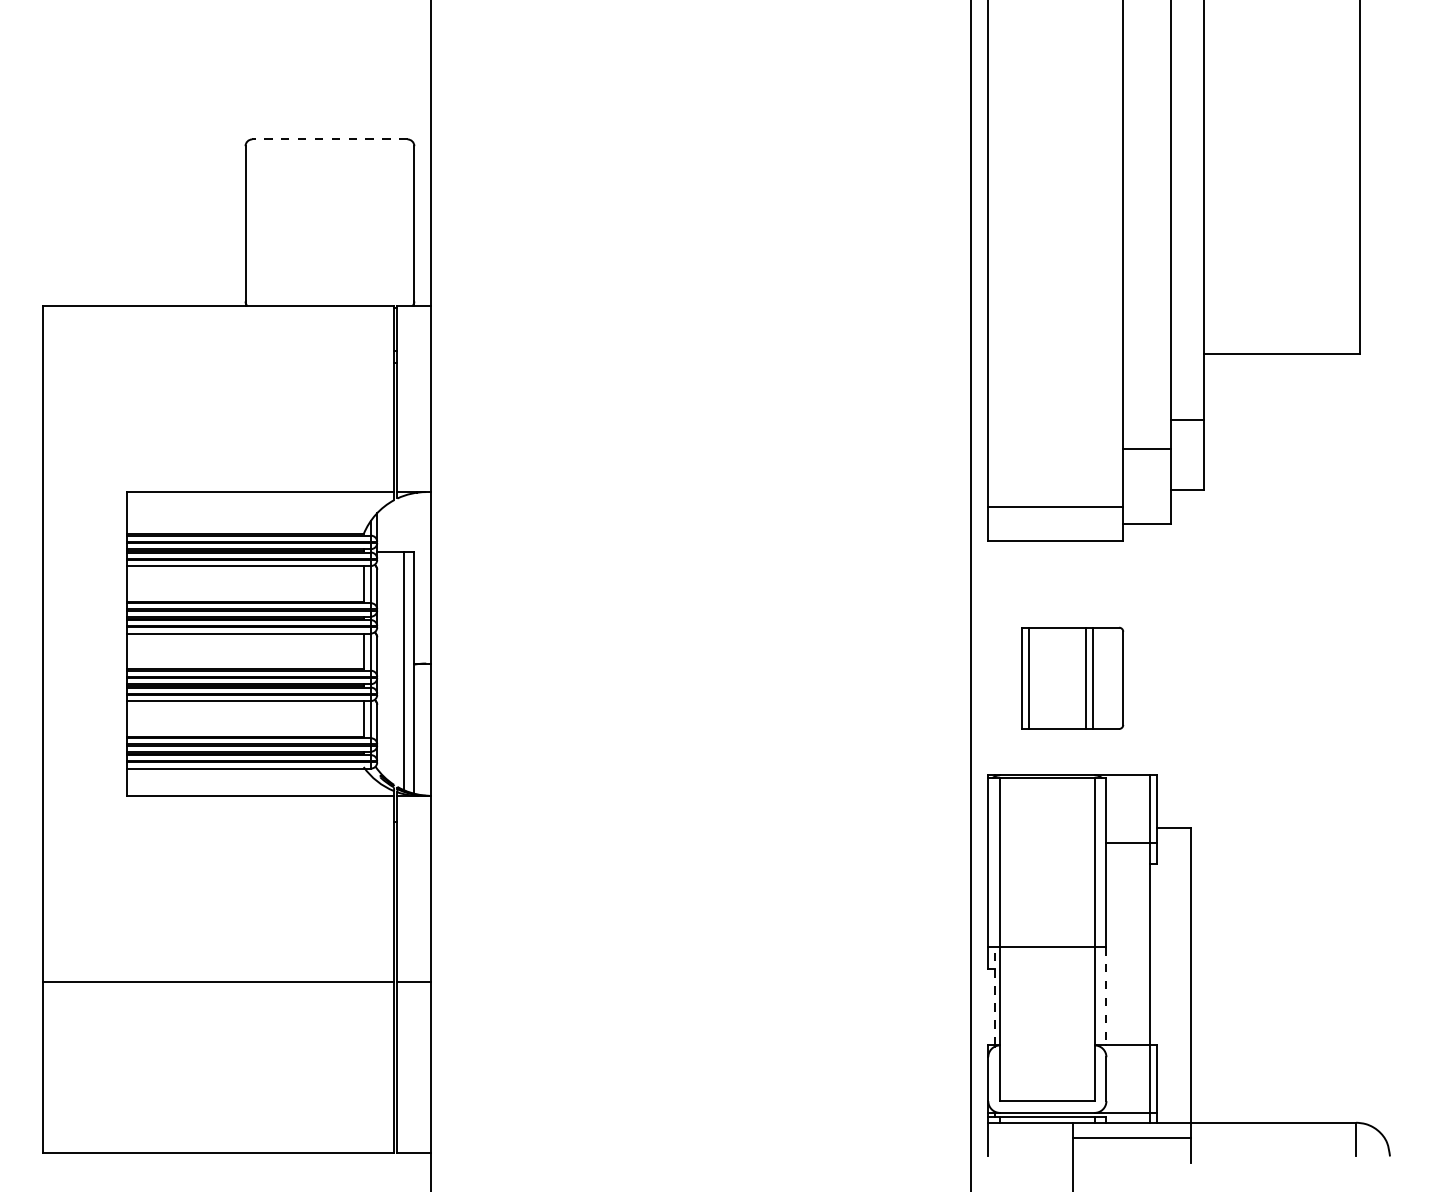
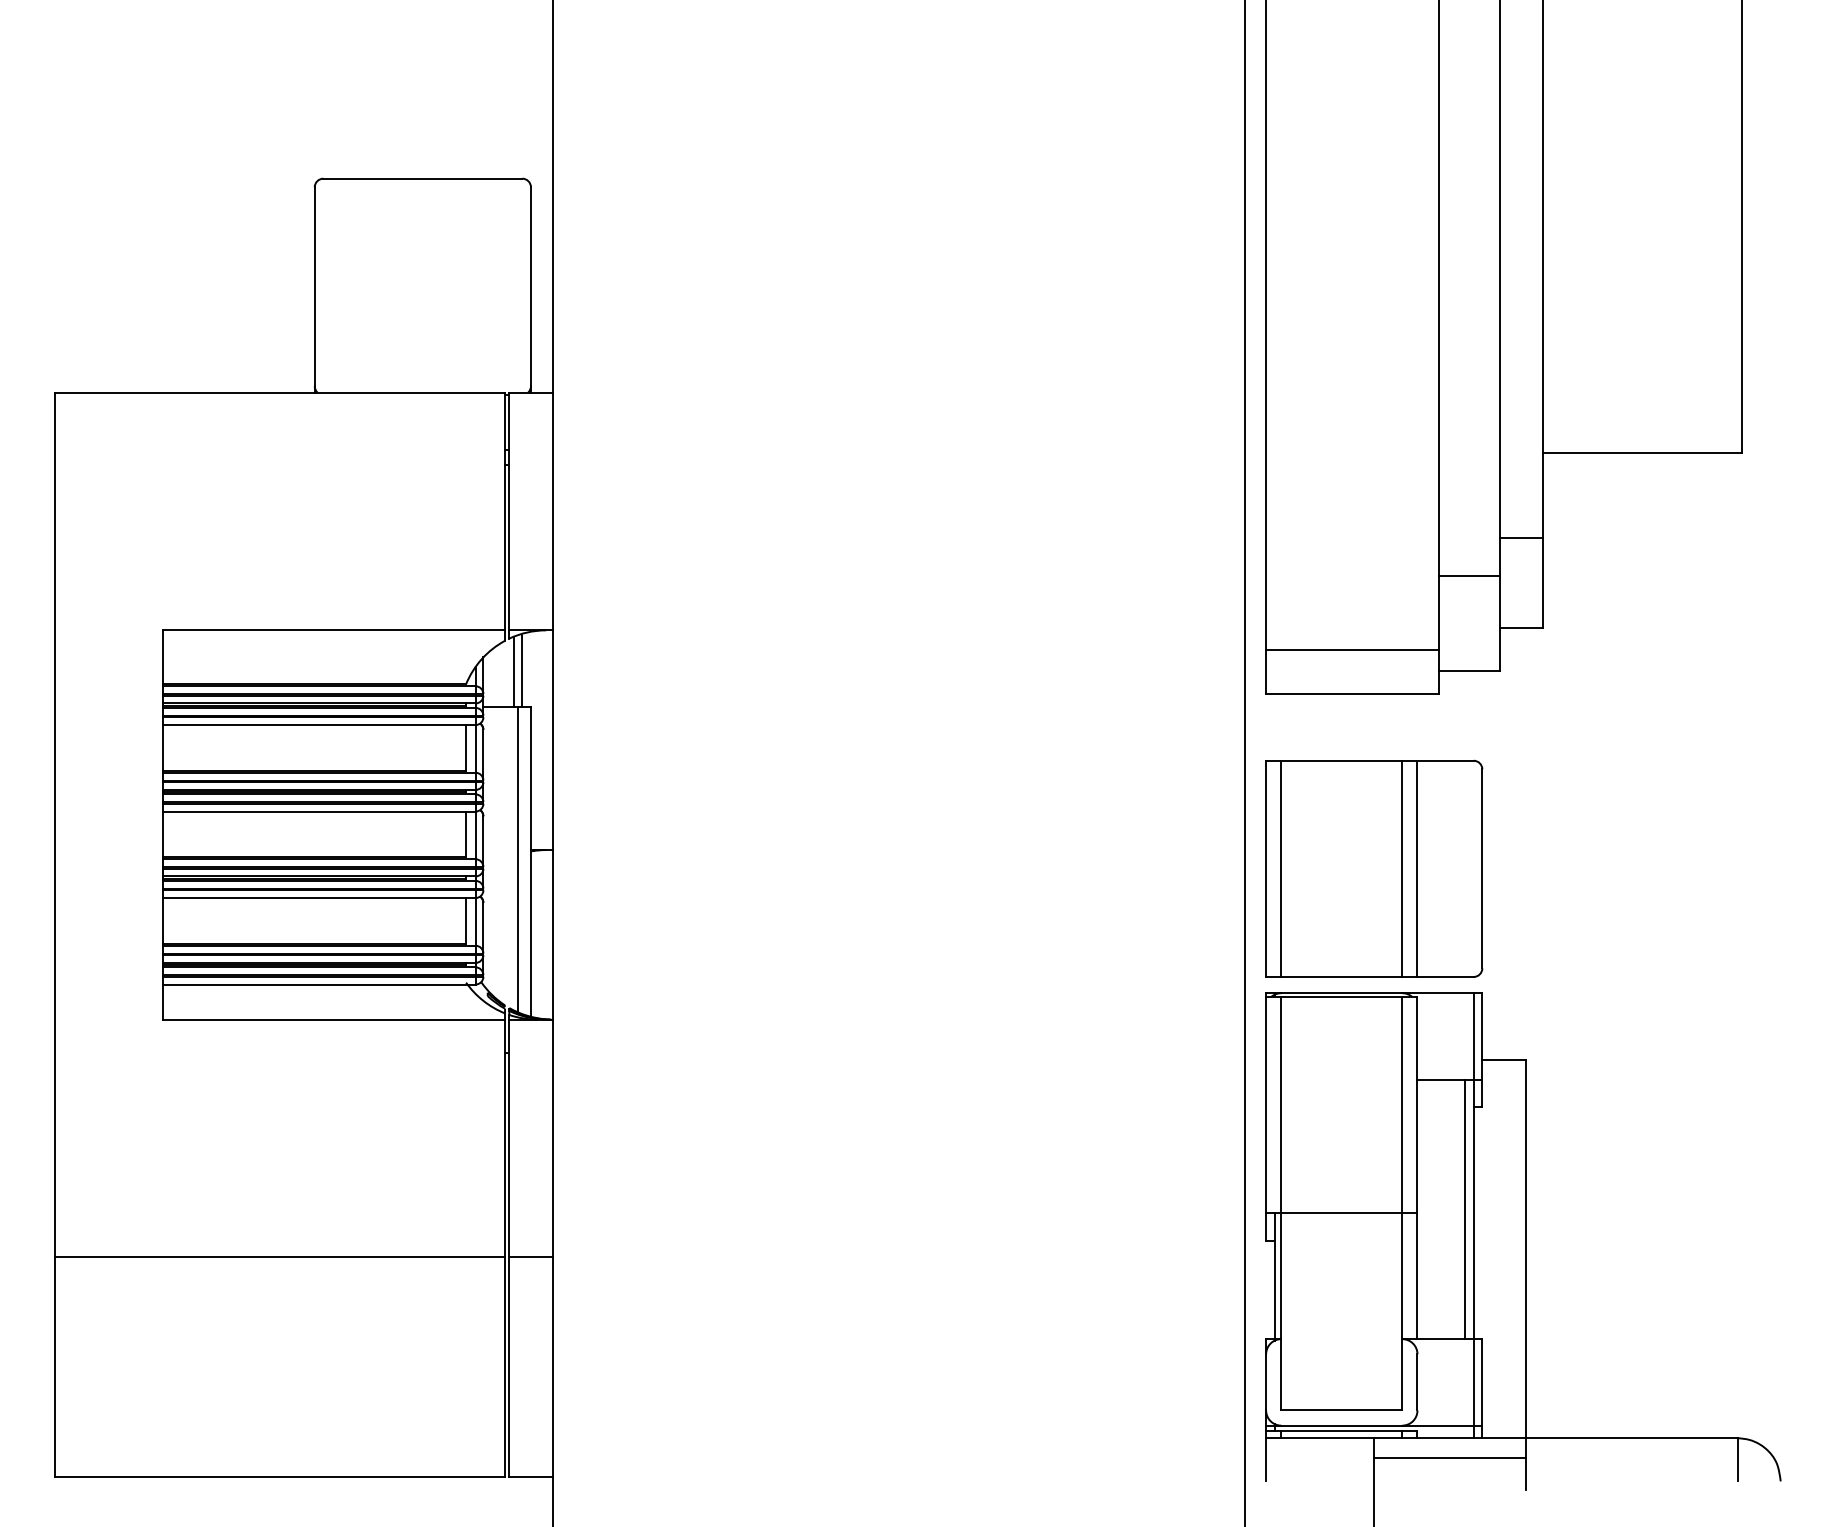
line: (329, 139) -> (422, 178), dashed -> solid
line: (407, 522) -> (522, 669), added
line: (400, 524) -> (513, 671), added
part: (1072, 678) -> (1374, 869), size x1.67
line: (1143, 943) -> (1464, 1208), added
line: (995, 995) -> (1275, 1275), dashed -> solid
line: (1106, 996) -> (1417, 1276), dashed -> solid

